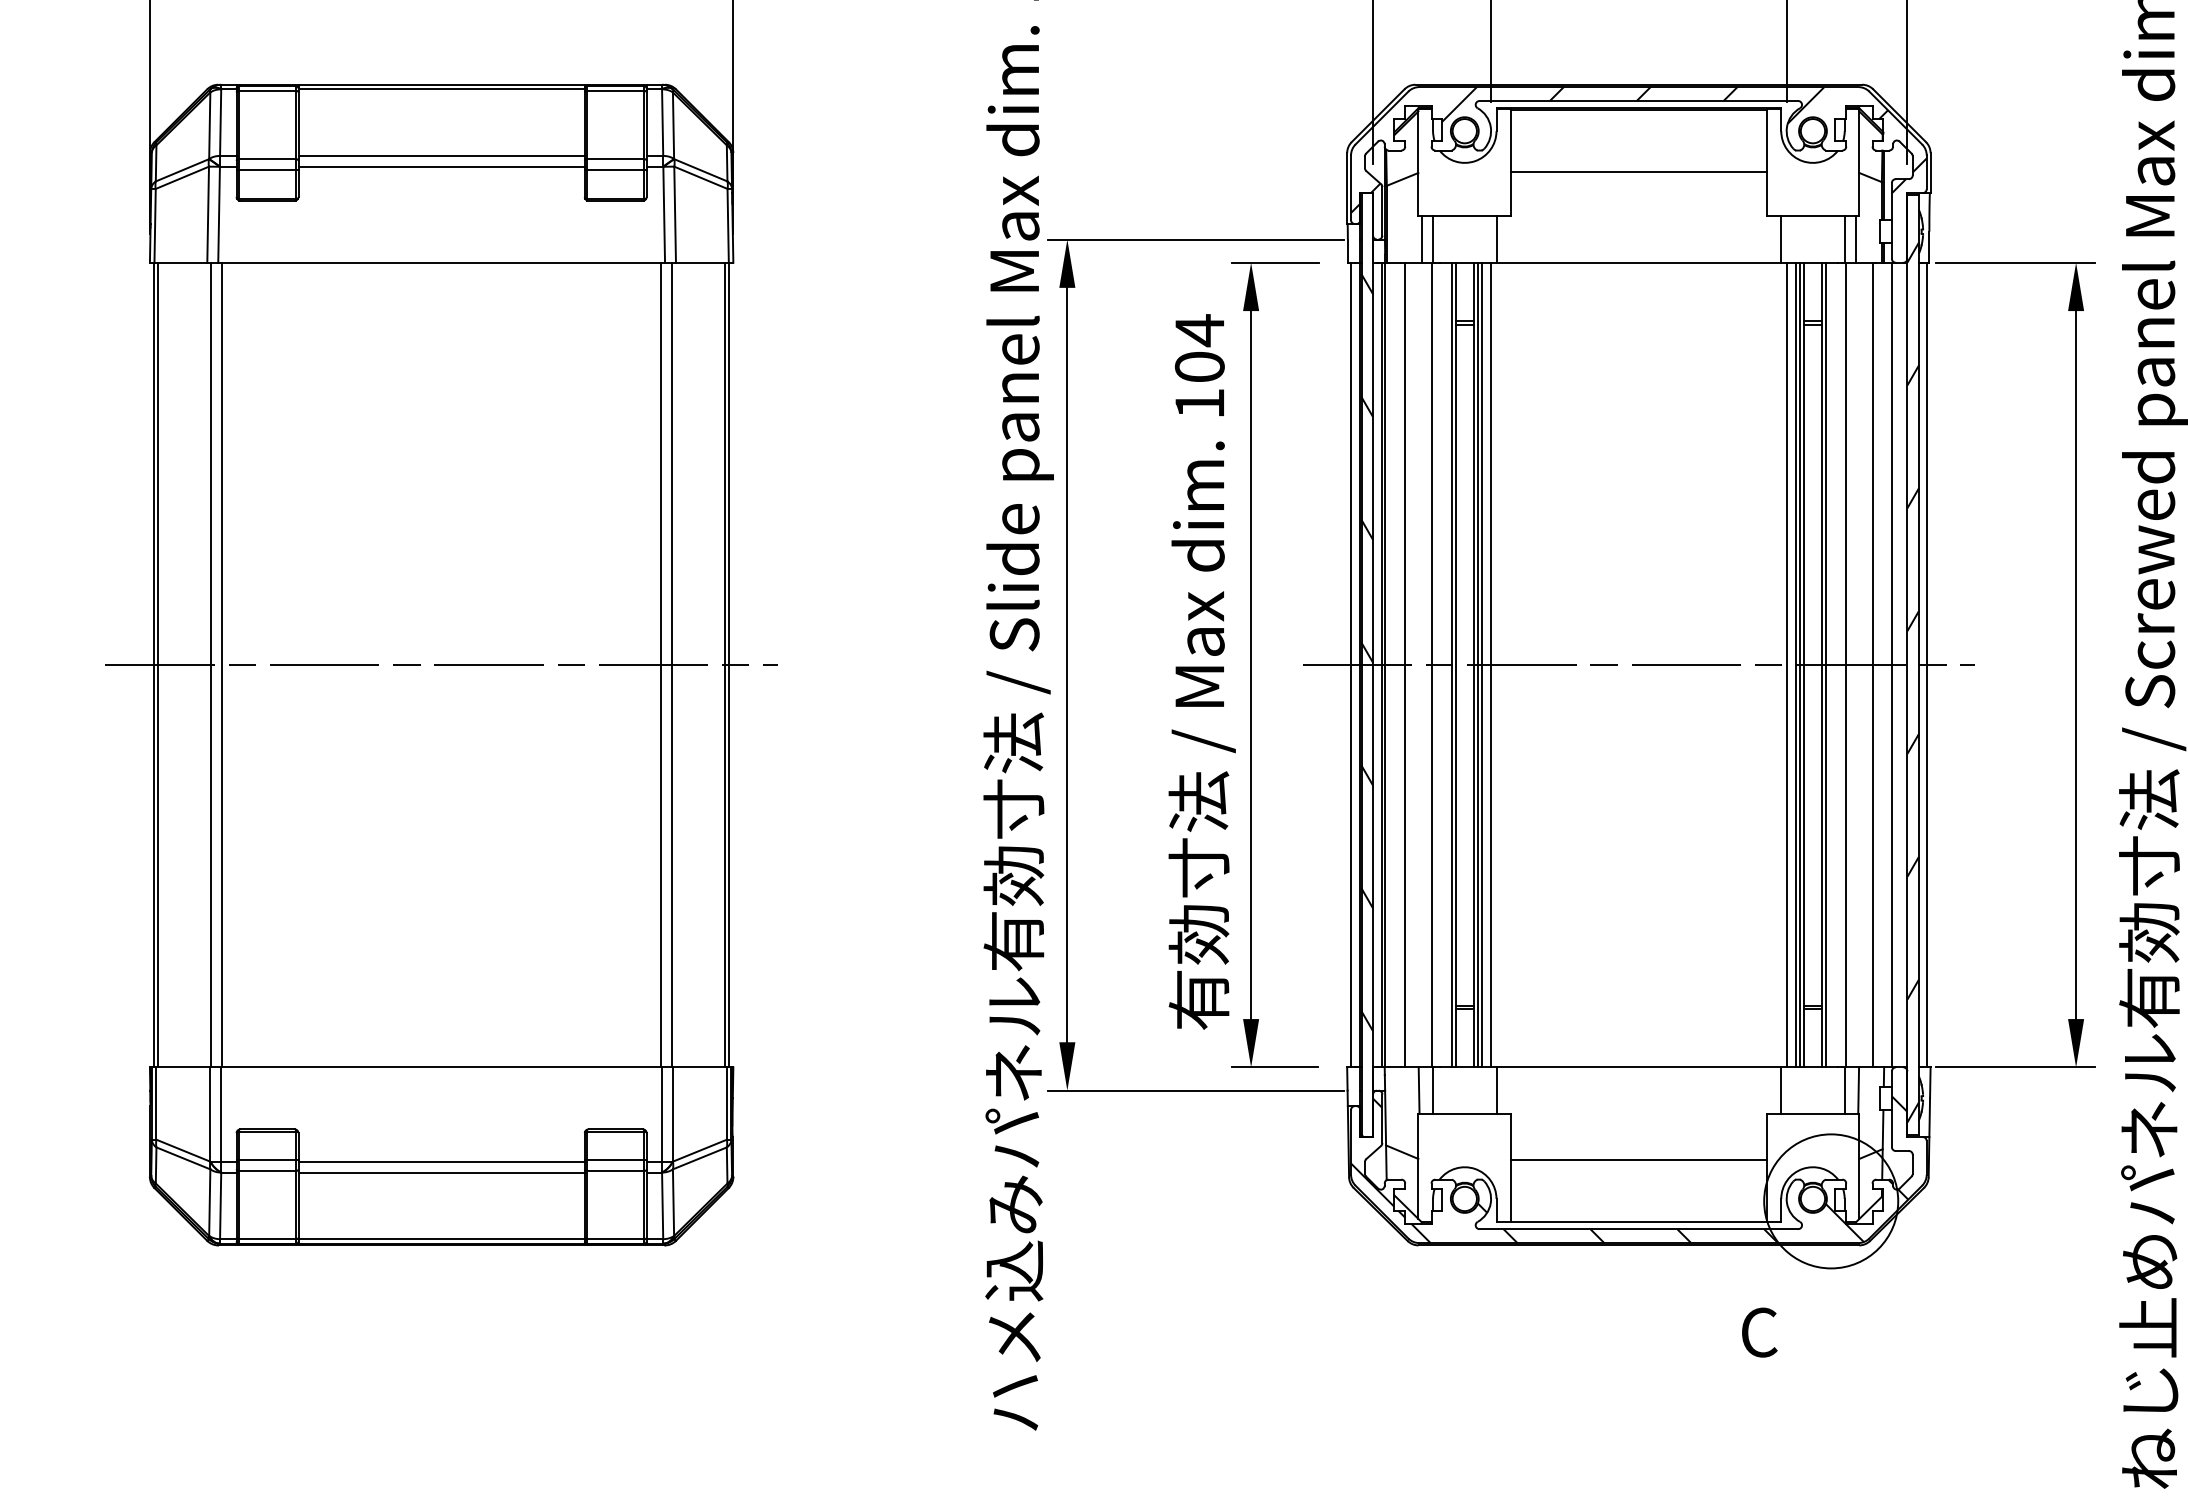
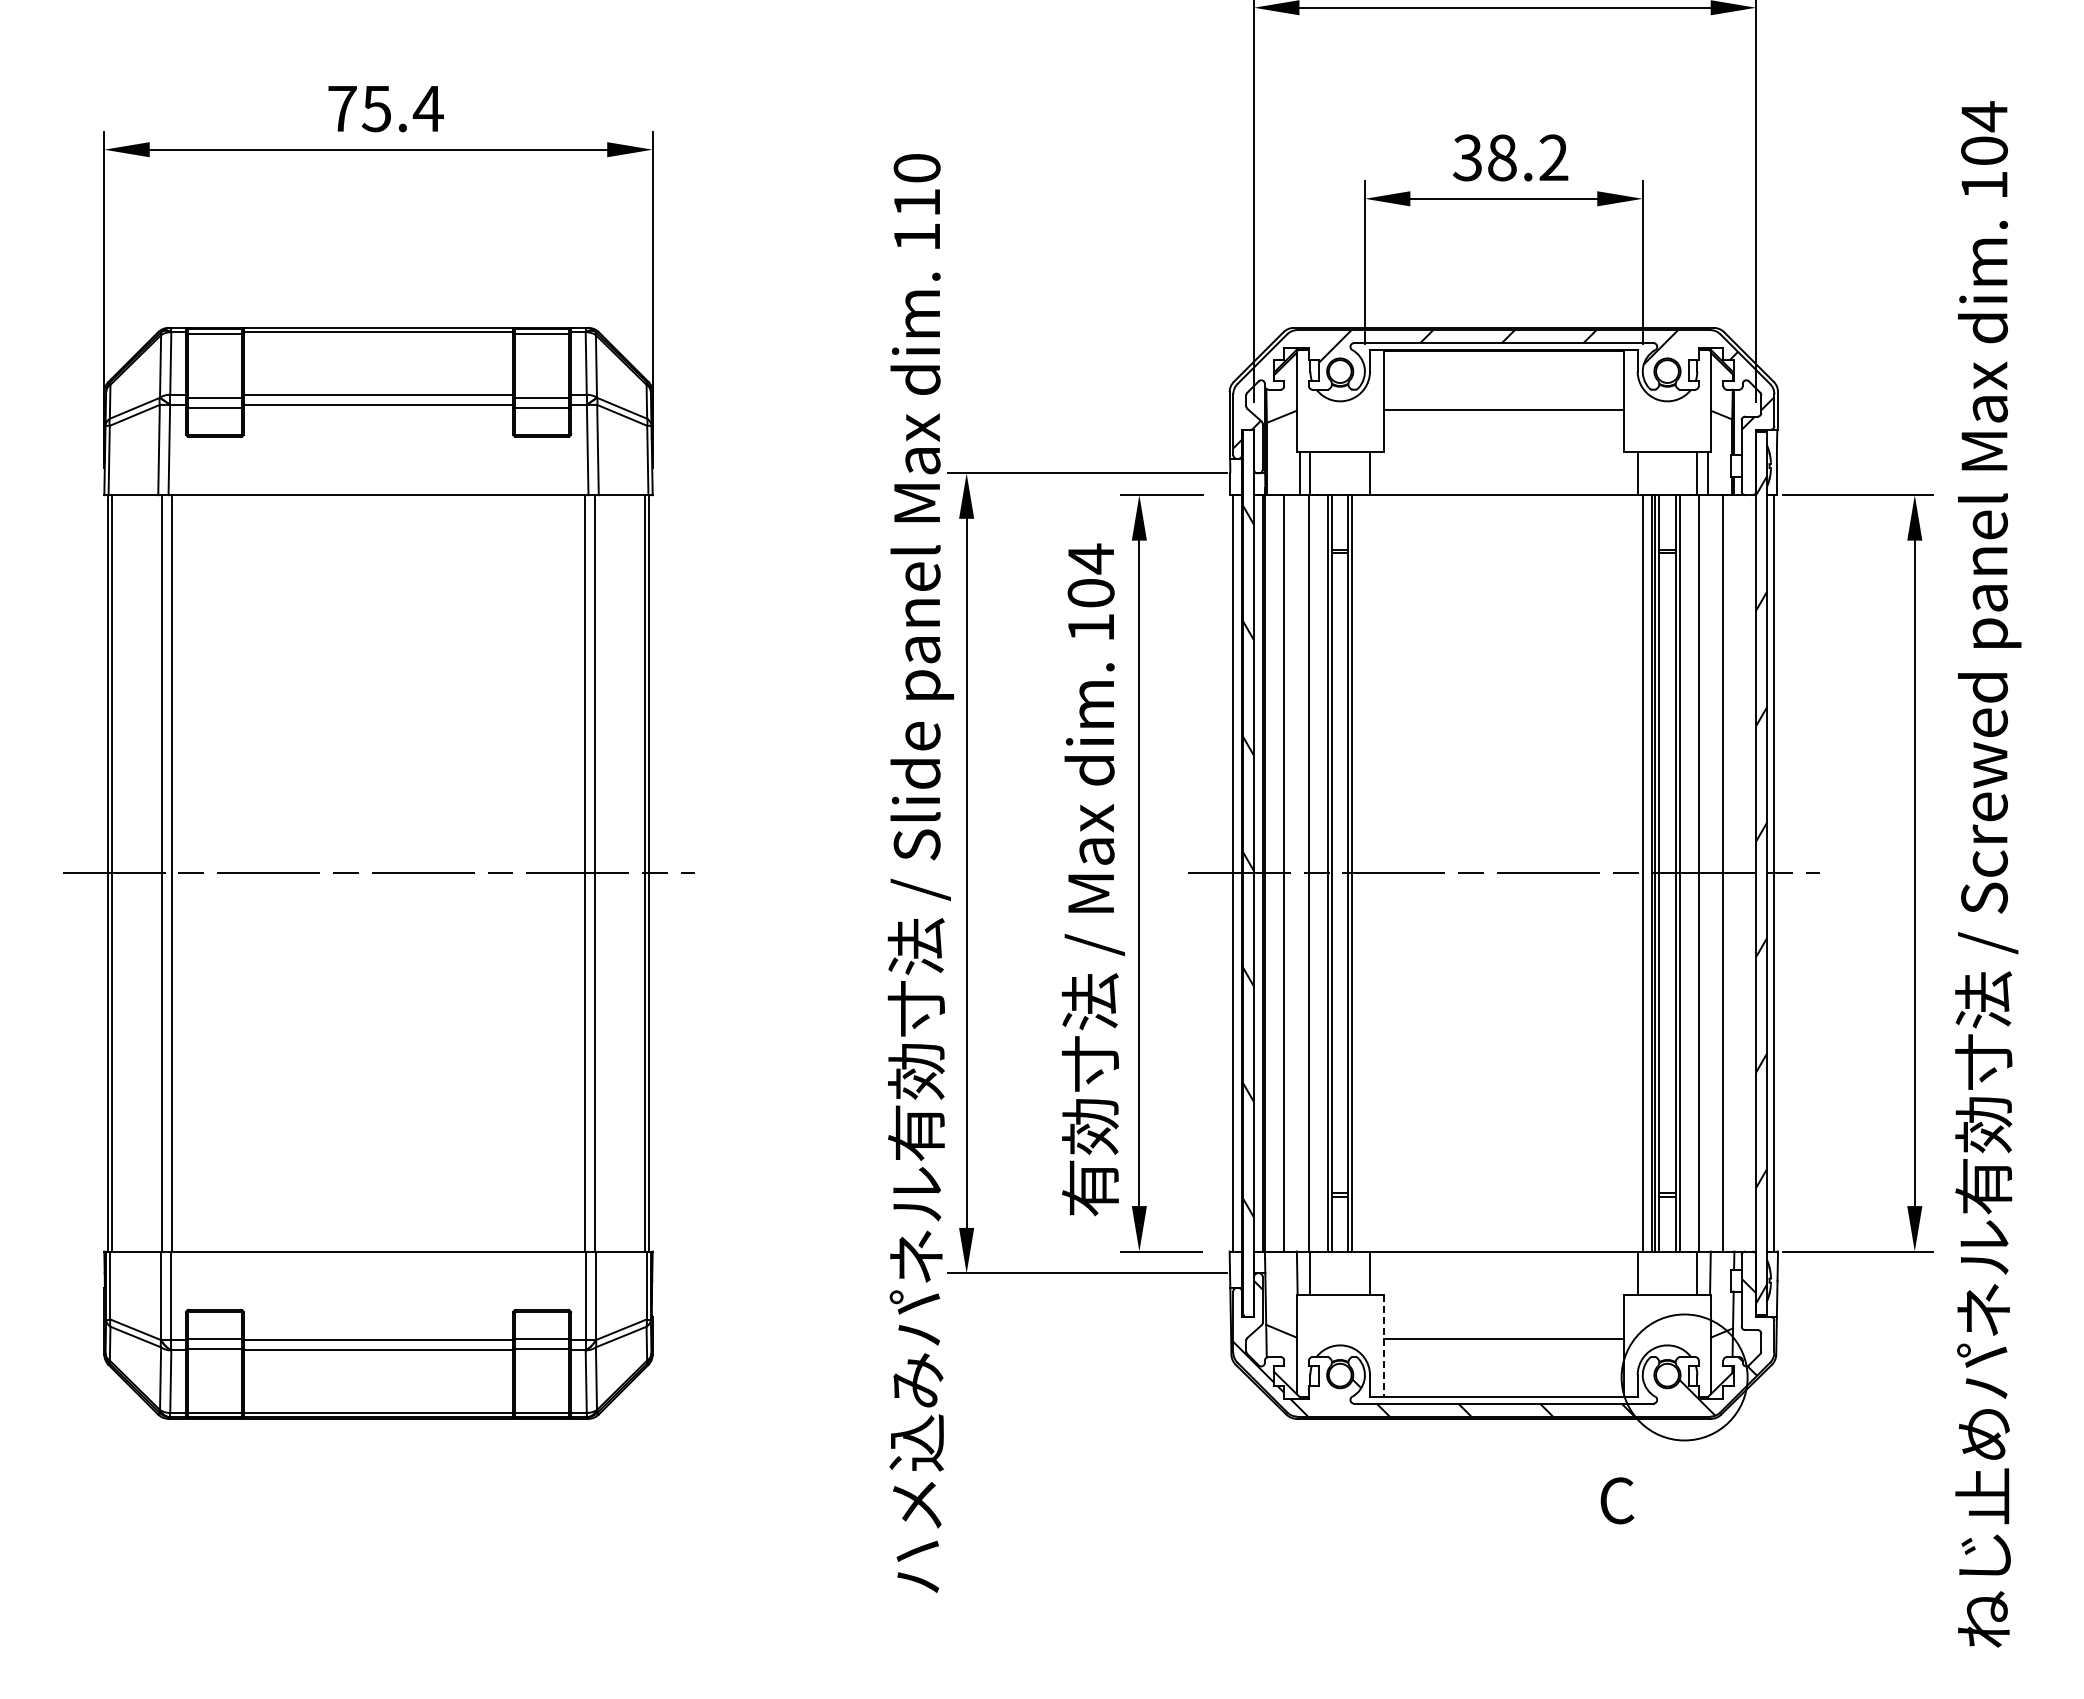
line: (1482, 665) -> (1356, 873), removed
line: (1490, 665) -> (1364, 873), removed
line: (1891, 665) -> (1741, 873), removed
line: (1510, 1168) -> (1383, 1346), solid -> dashed

